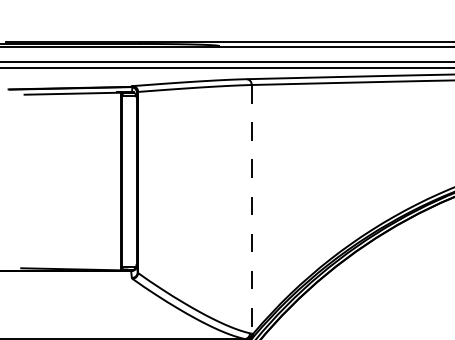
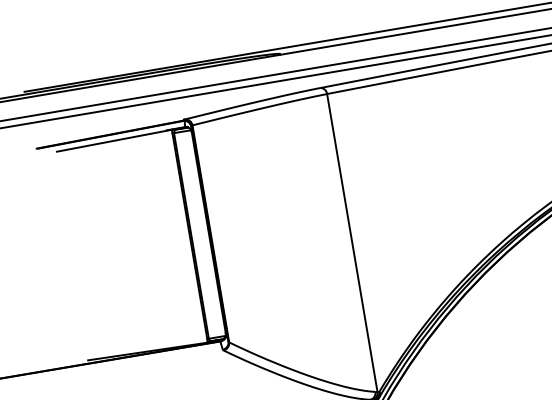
line: (251, 209) -> (352, 243), dashed -> solid

